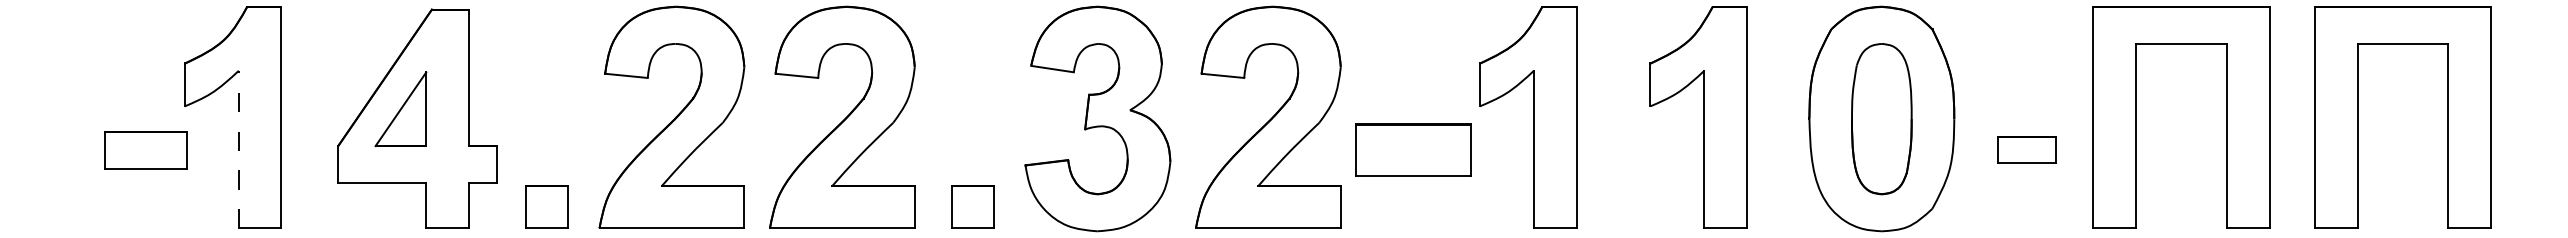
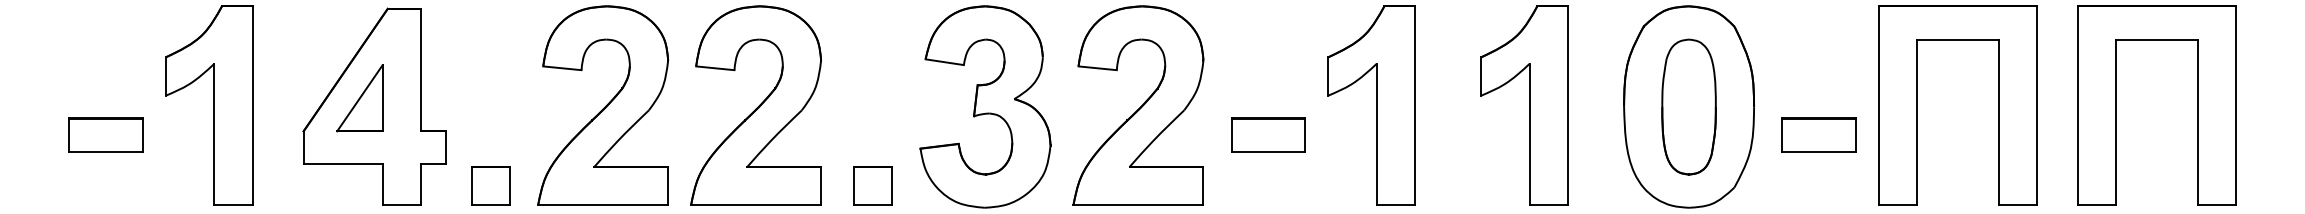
part: (145, 149) -> (105, 134), moved
line: (238, 149) -> (214, 134), dashed -> solid
part: (1413, 149) -> (1268, 134), size x0.71
part: (2026, 149) -> (1818, 134), size x1.43

